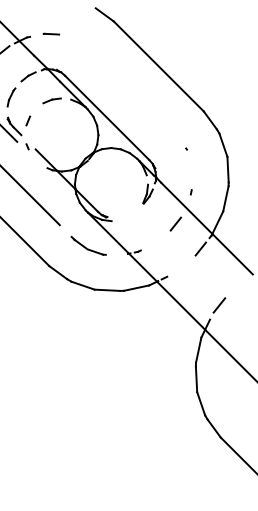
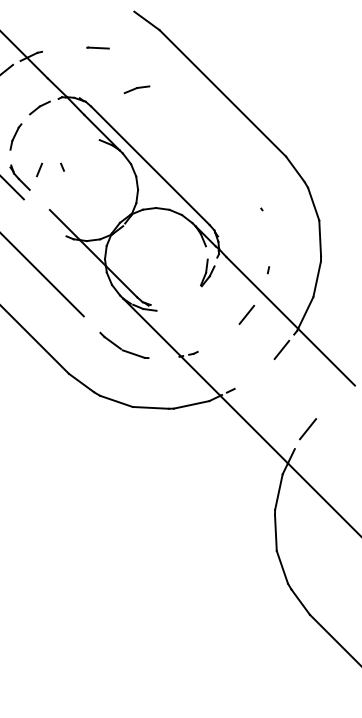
line: (51, 33) -> (97, 47), moved
part: (51, 100) -> (136, 89), moved
line: (27, 146) -> (62, 166), moved

